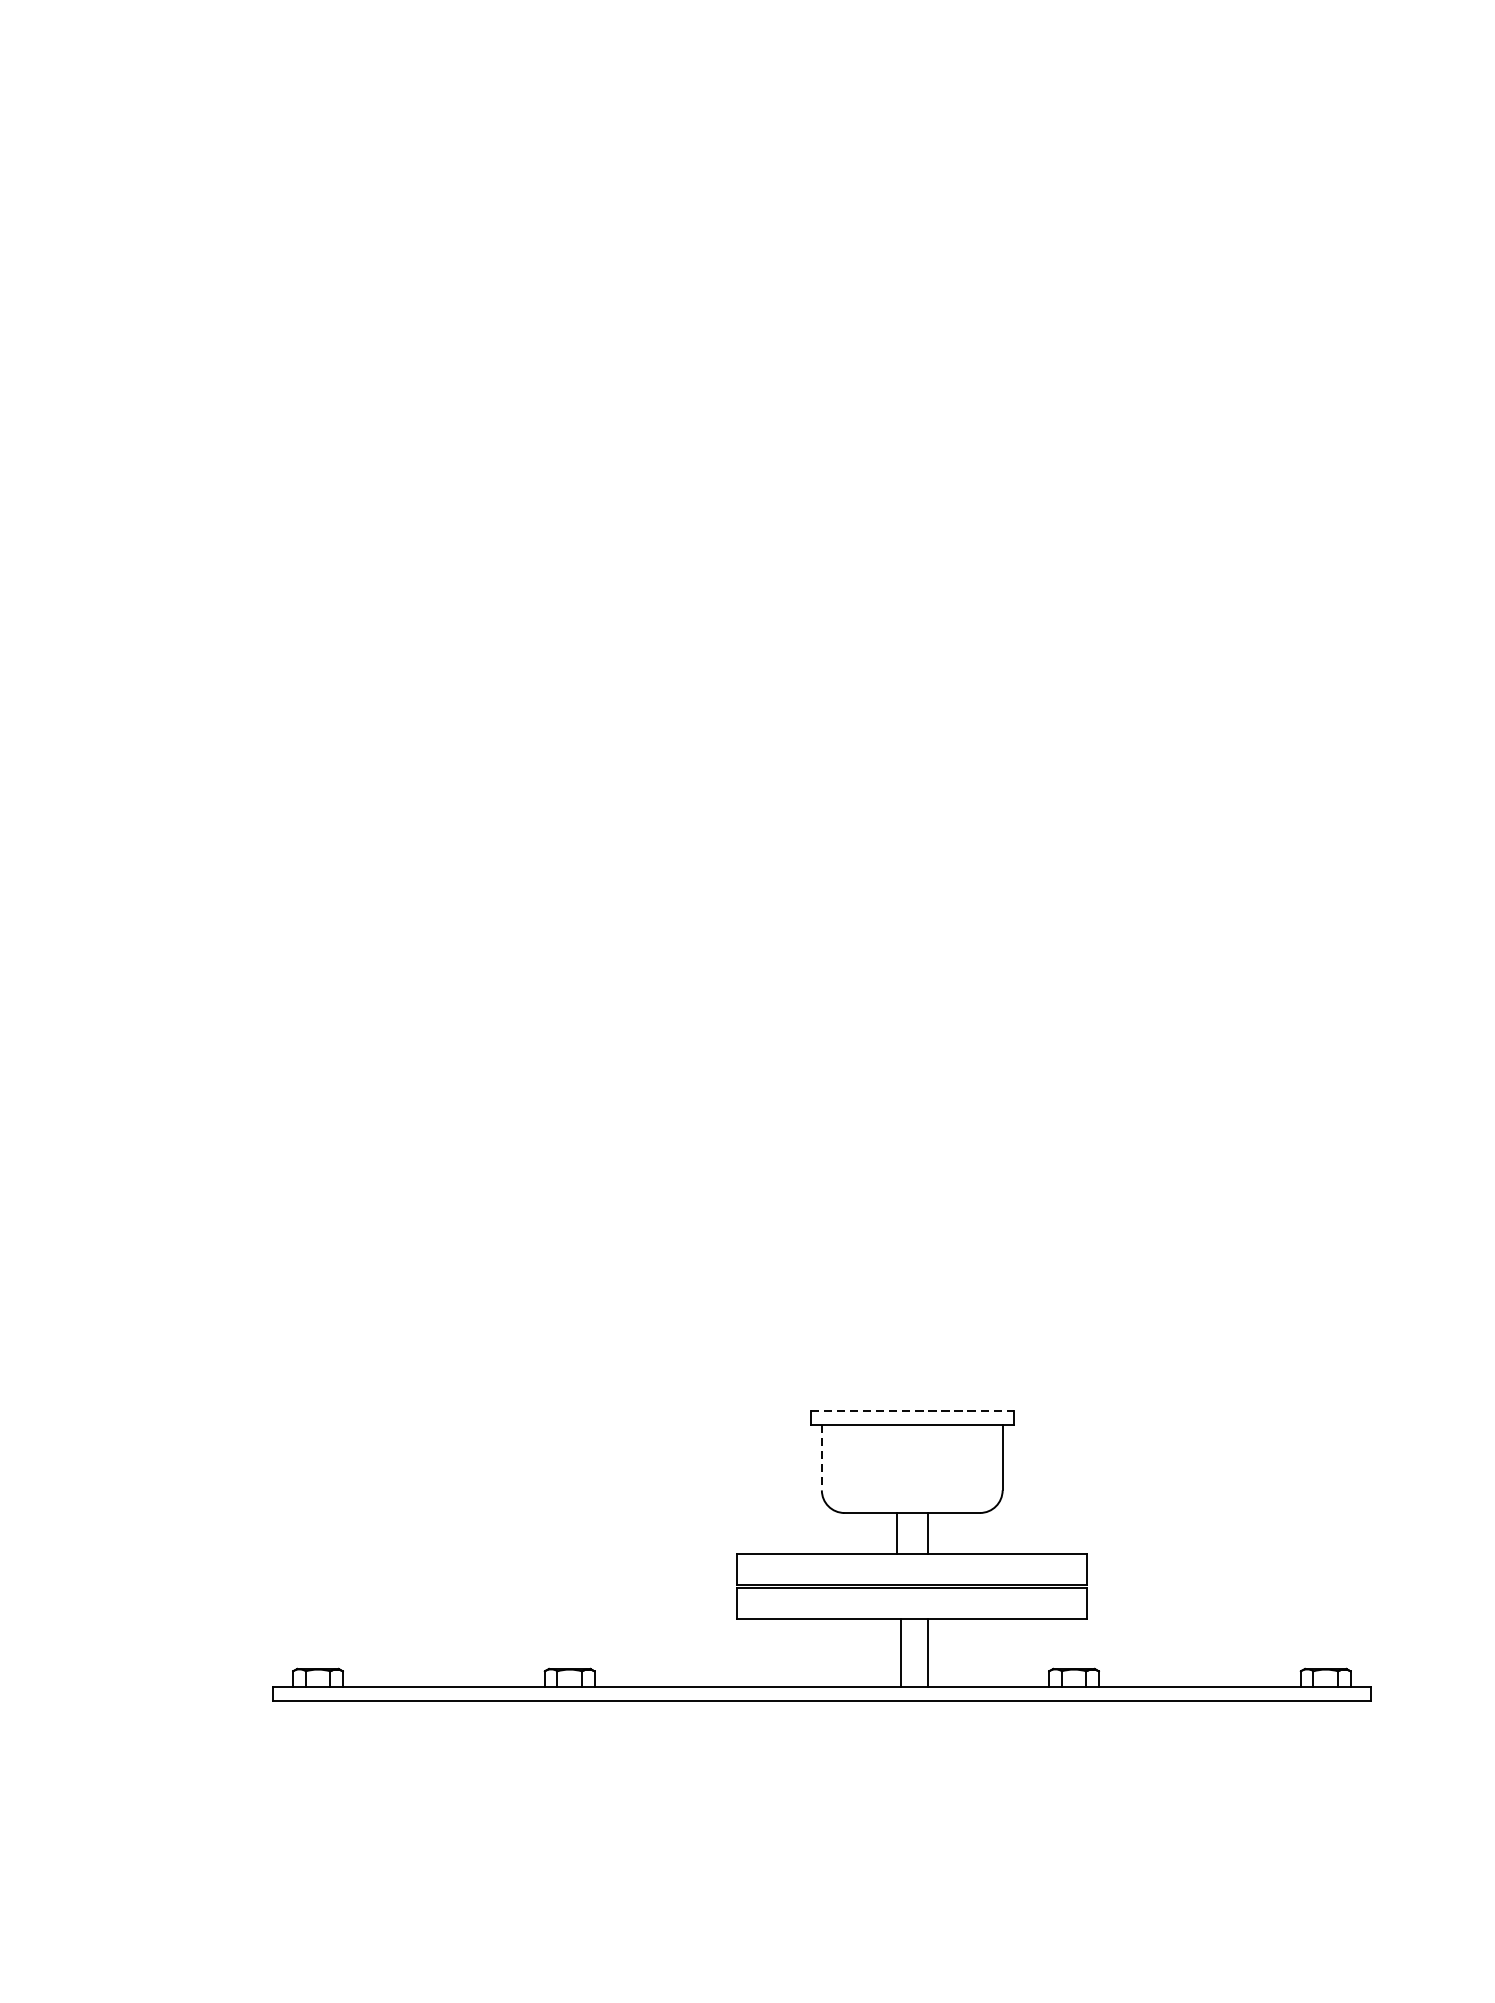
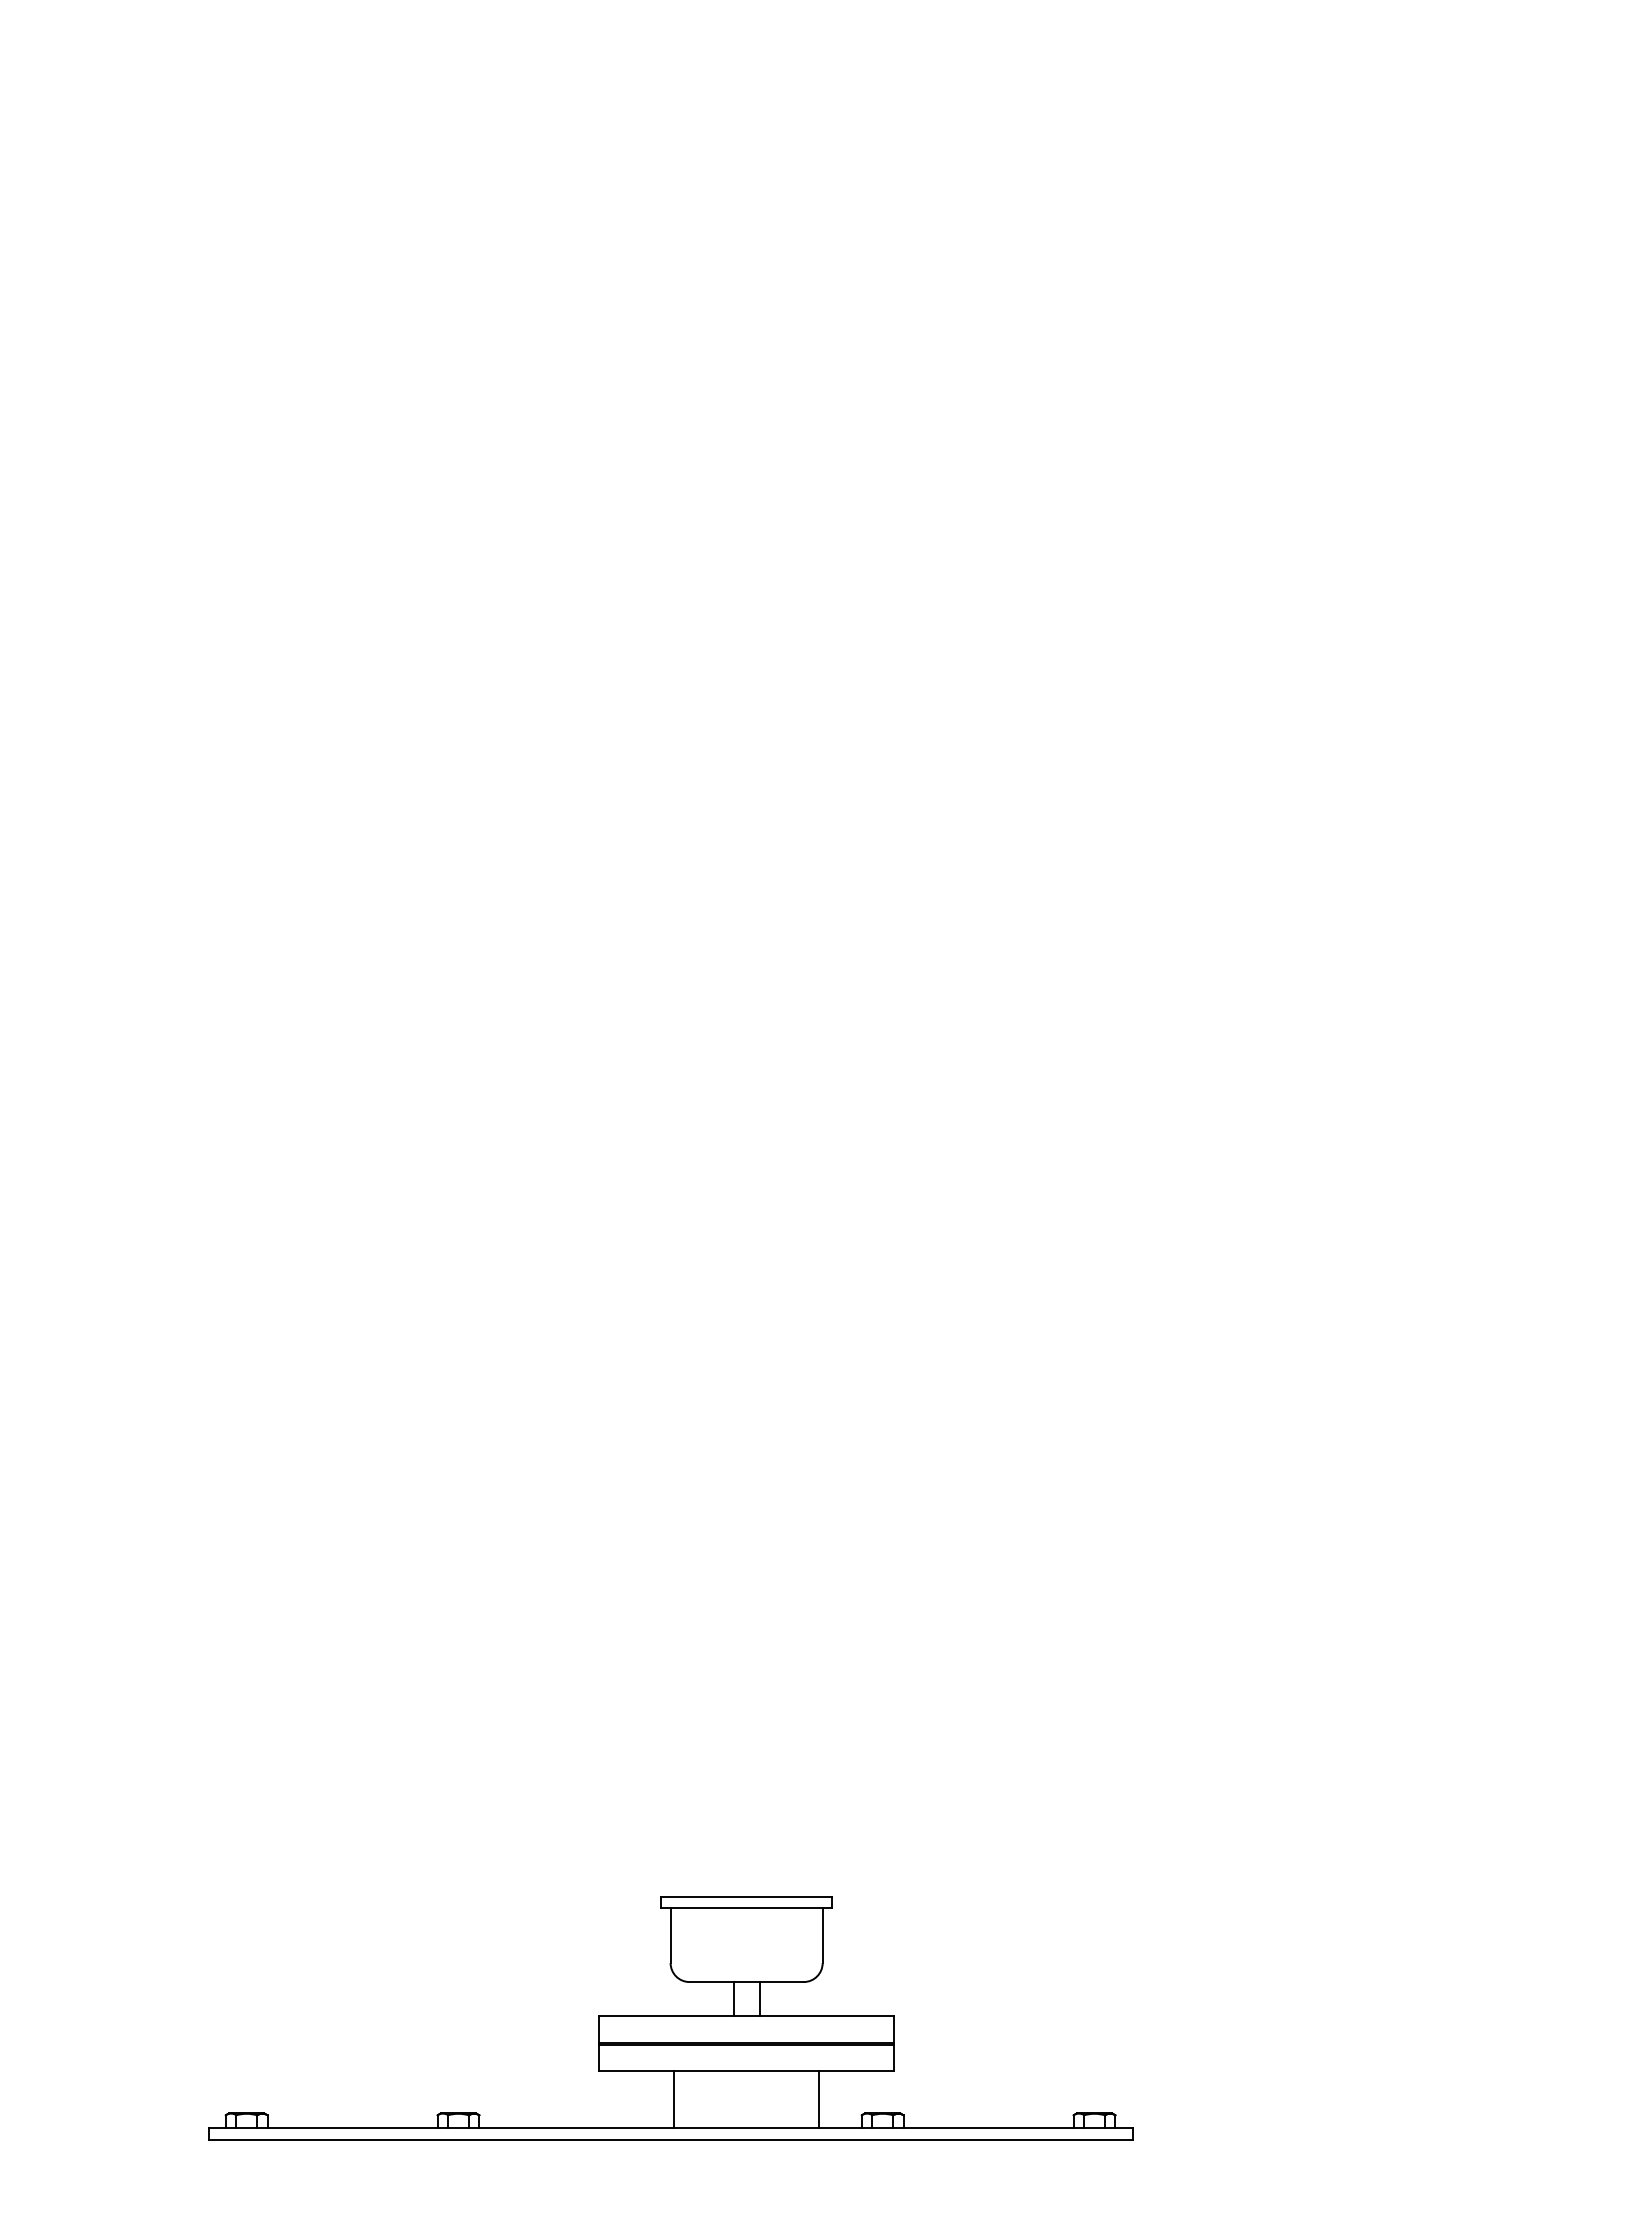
line: (912, 1411) -> (746, 1896), dashed -> solid
line: (821, 1457) -> (670, 1935), dashed -> solid
line: (901, 1652) -> (819, 2099), moved
line: (928, 1652) -> (674, 2099), moved

